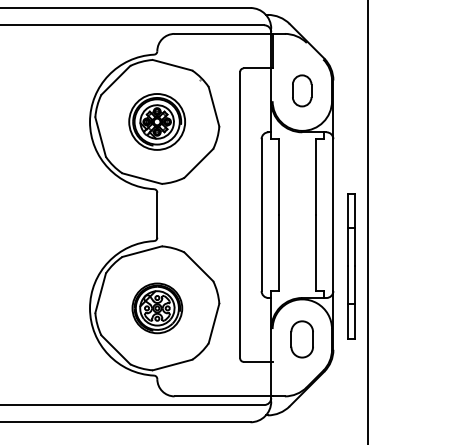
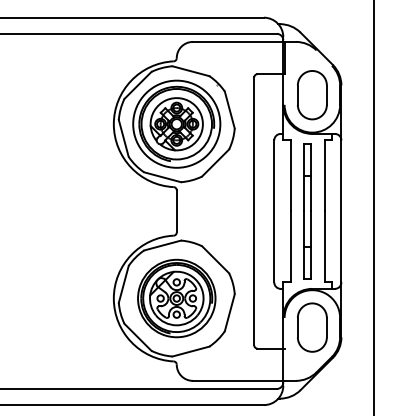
part: (301, 90) -> (311, 94), size x1.67
part: (156, 121) -> (176, 123), size x1.67
part: (351, 266) -> (307, 211), moved
part: (157, 308) -> (176, 298), size x1.67
part: (301, 339) -> (311, 327), size x1.43

